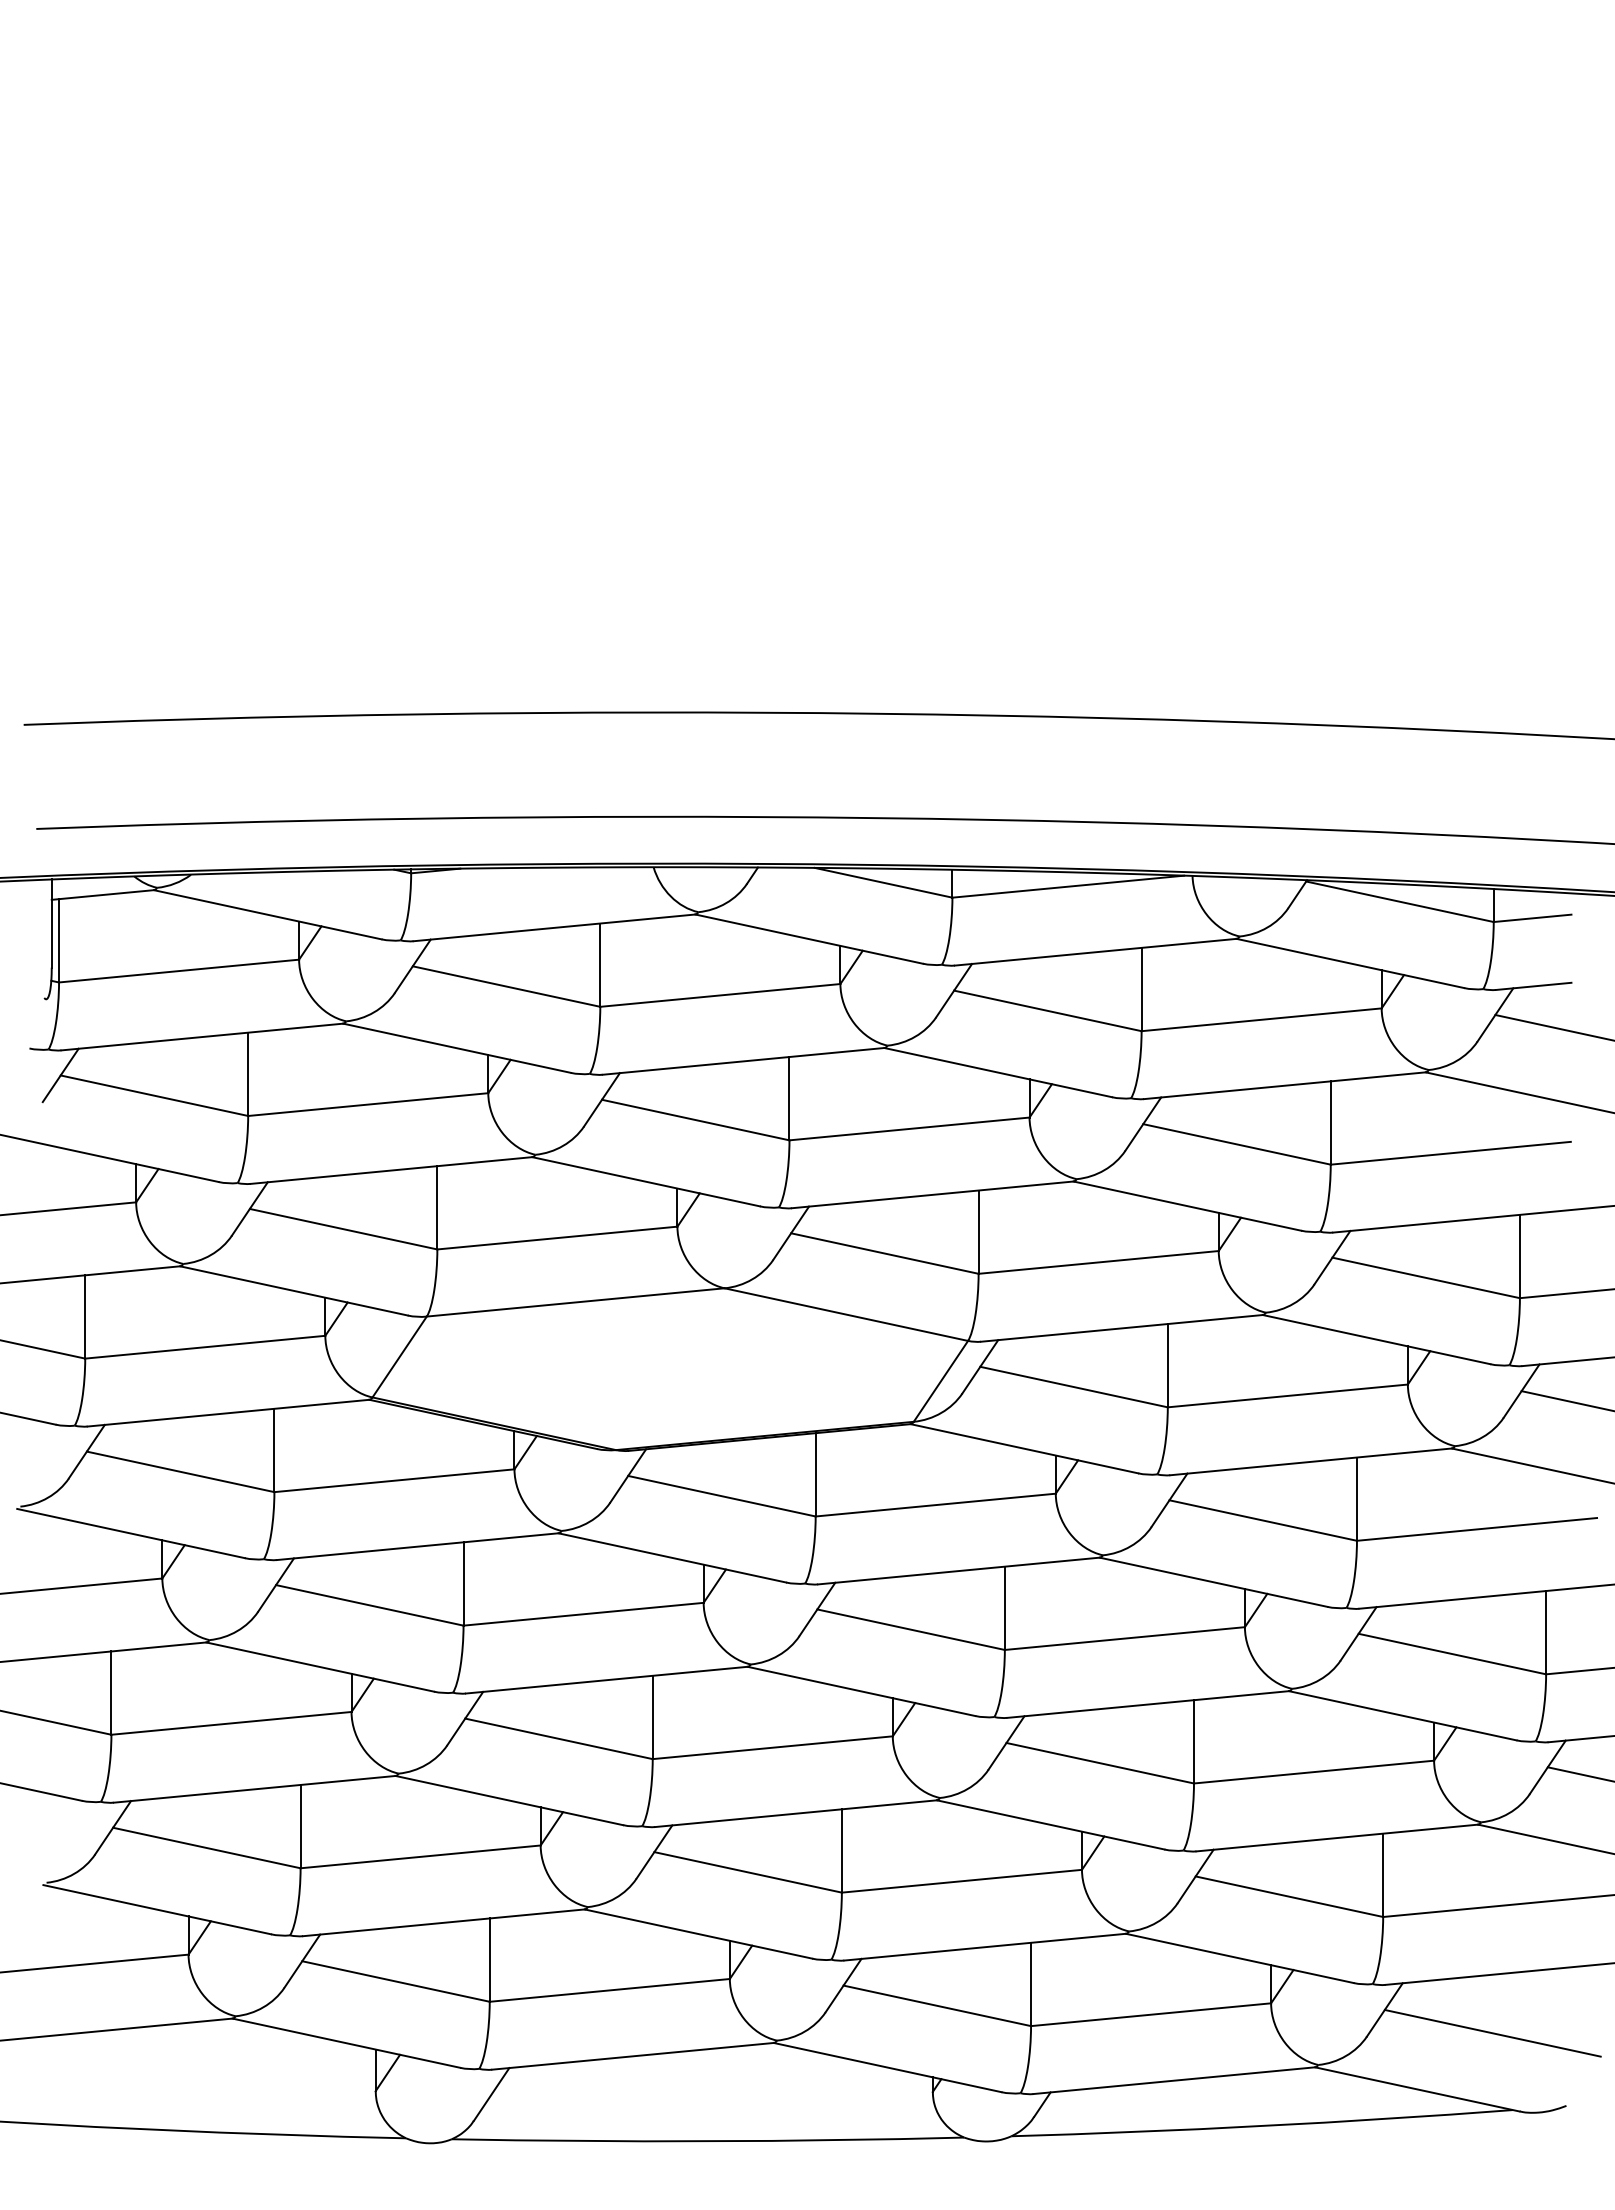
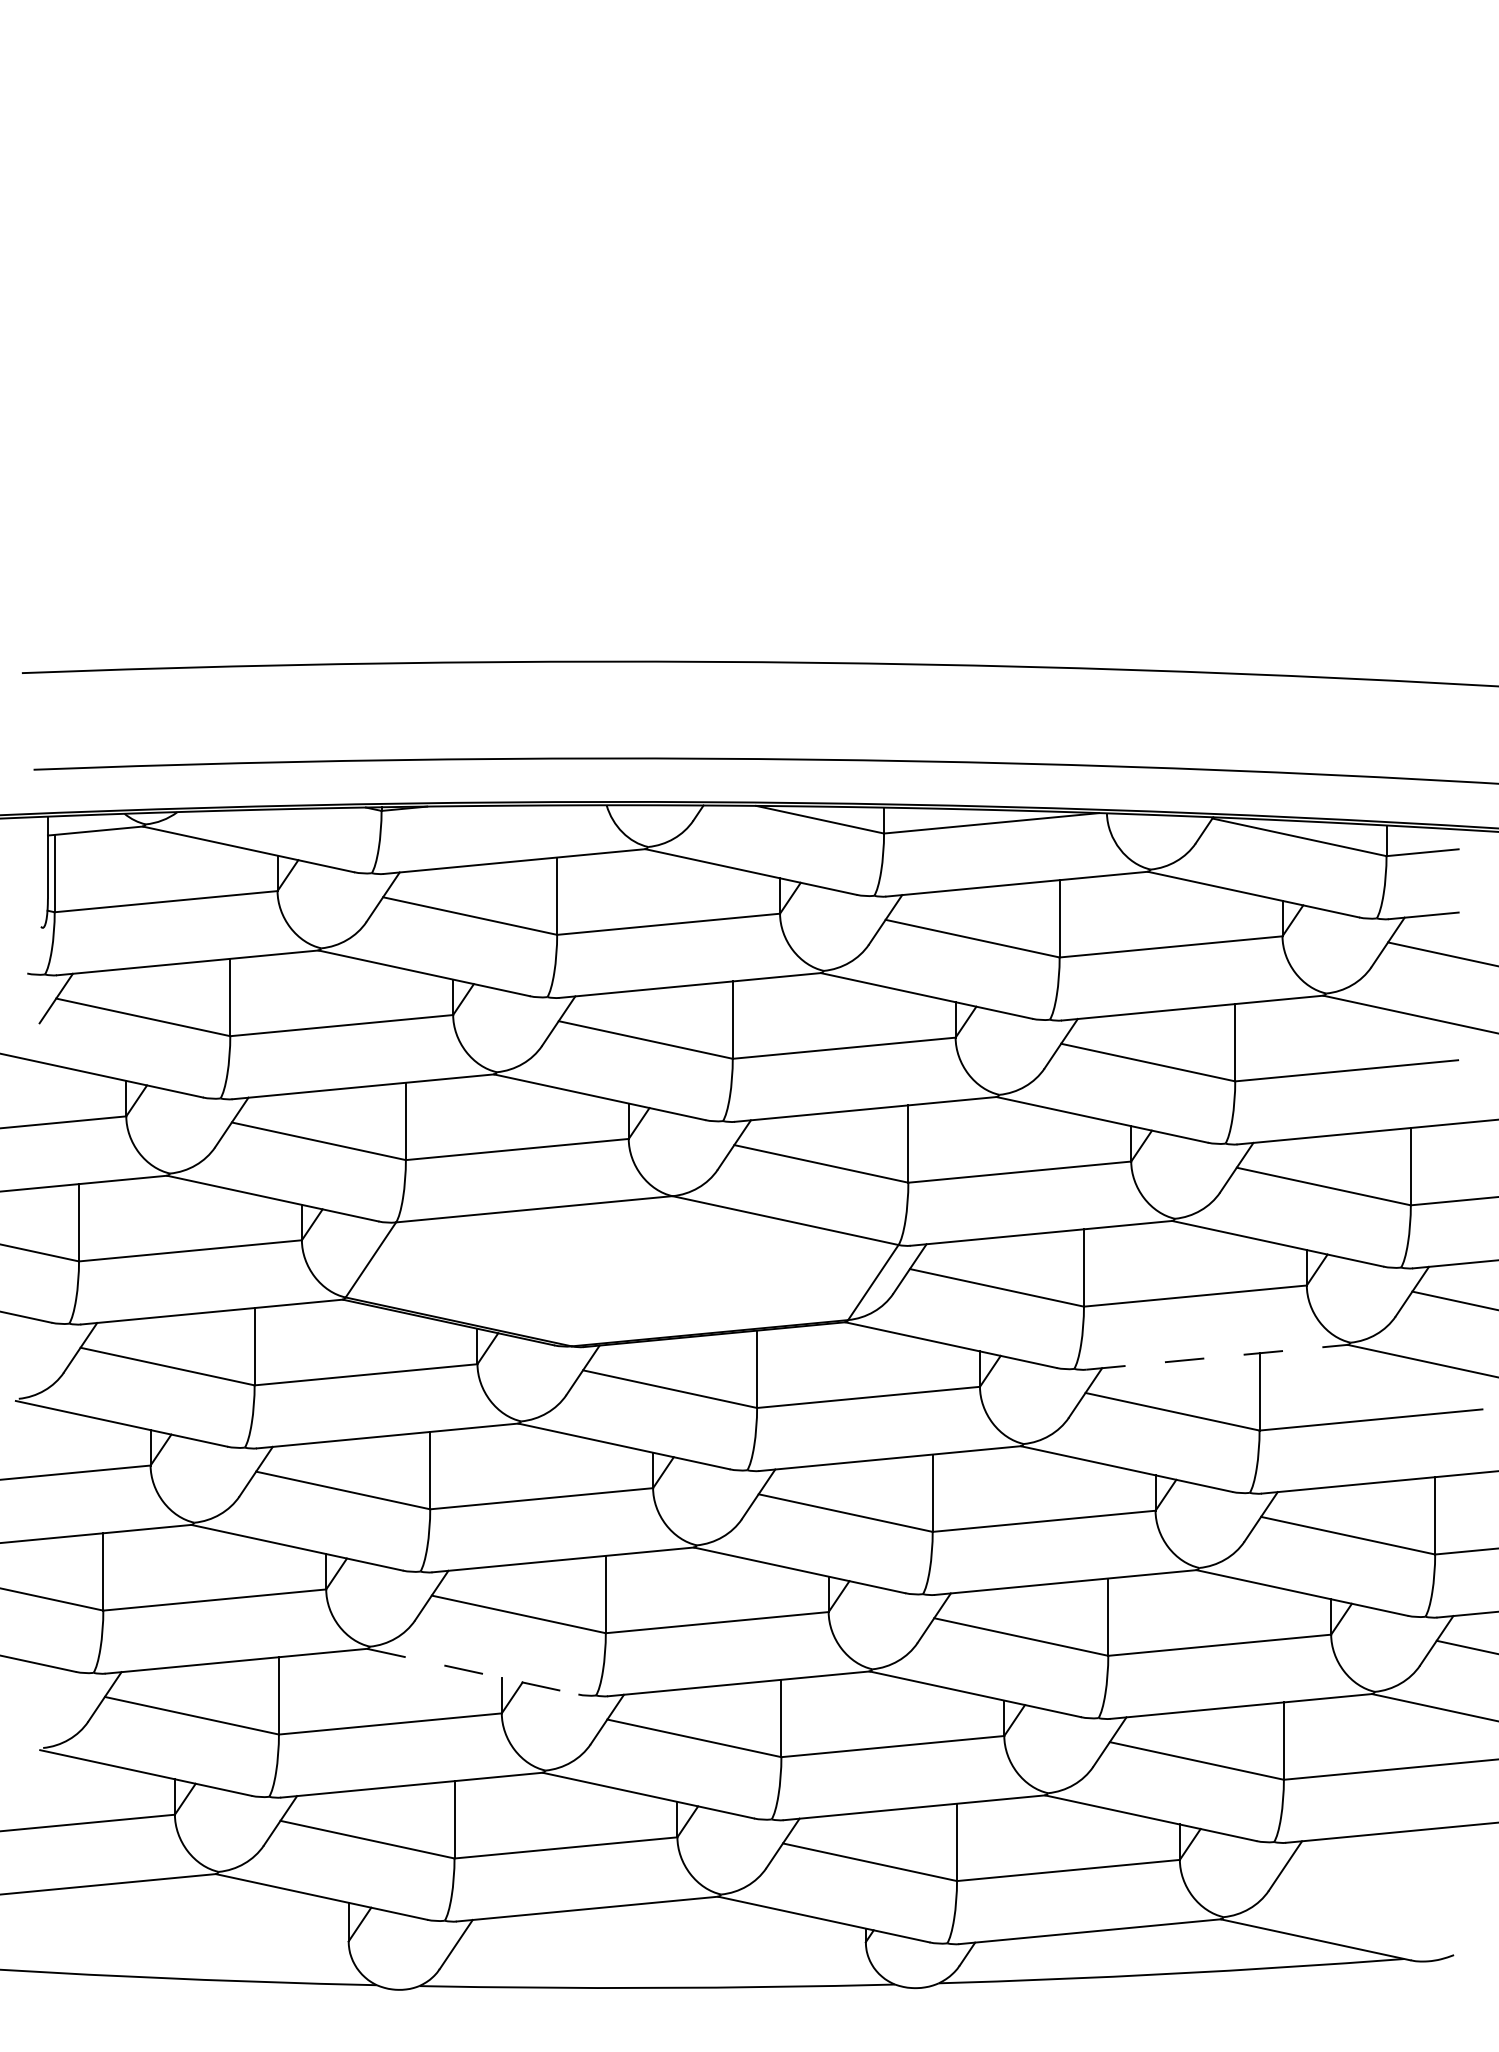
line: (1311, 1461) -> (1217, 1356), solid -> dashed
line: (509, 1800) -> (472, 1671), solid -> dashed
line: (1492, 2032) -> (1385, 1886), removed

